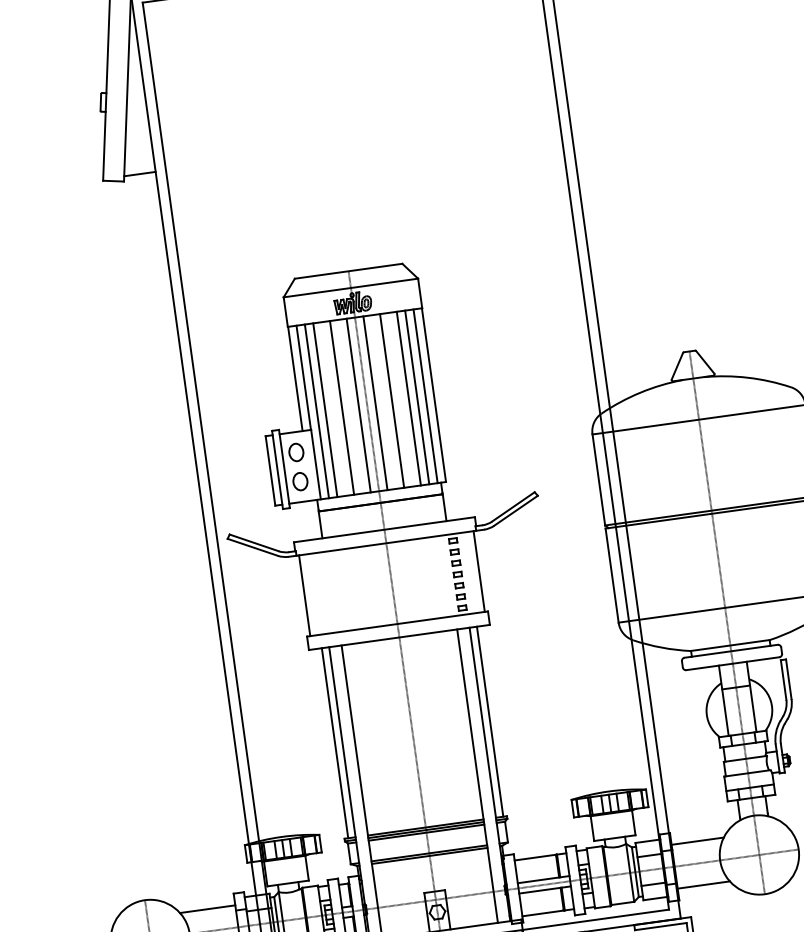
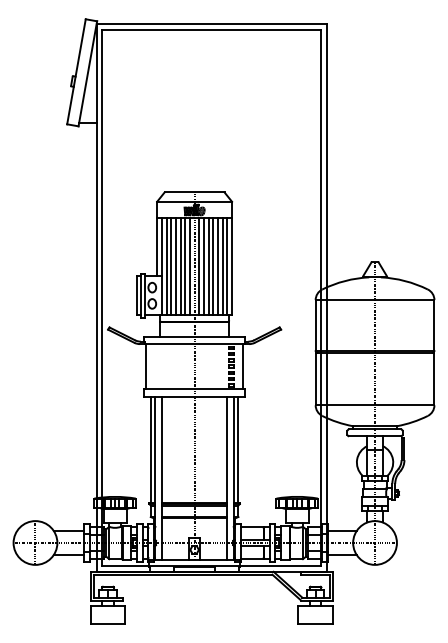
line: (400, 399) -> (213, 266), added
line: (382, 401) -> (203, 266), added
line: (350, 406) -> (185, 266), added
line: (332, 408) -> (175, 266), added

